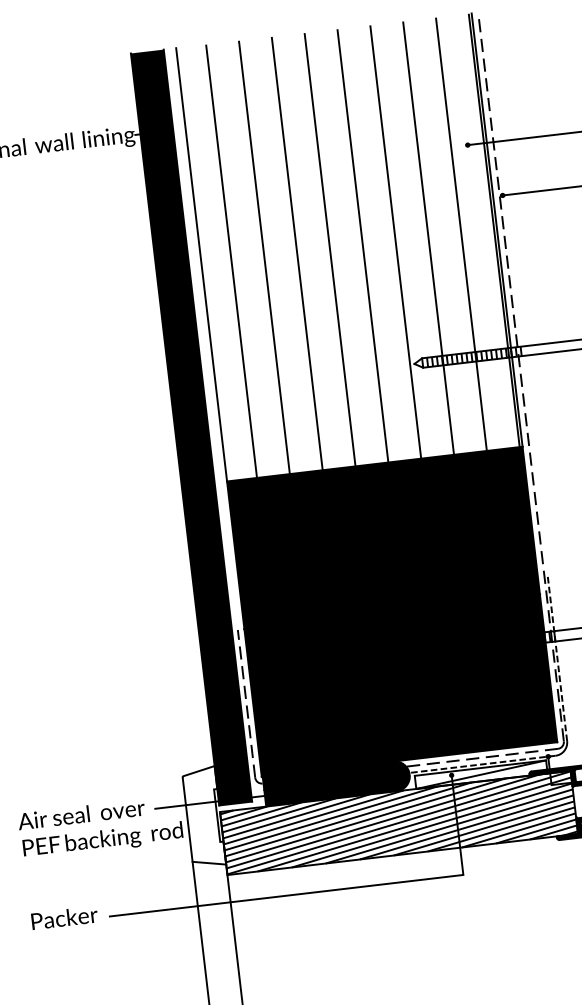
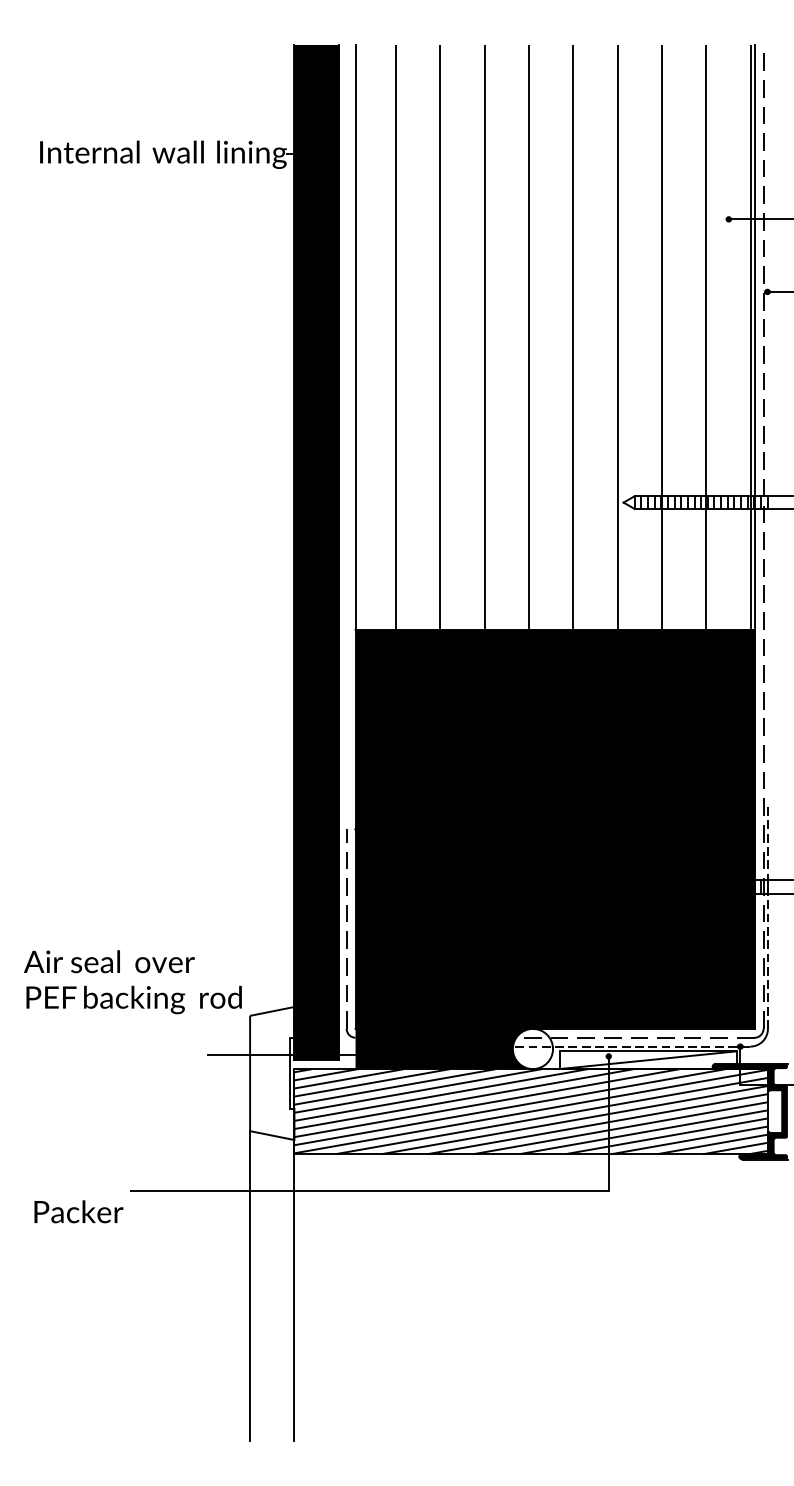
fill: (394, 776) -> (532, 1048), removed
text: (100, 827) -> (132, 982), moved
text: (64, 917) -> (78, 1211), moved

